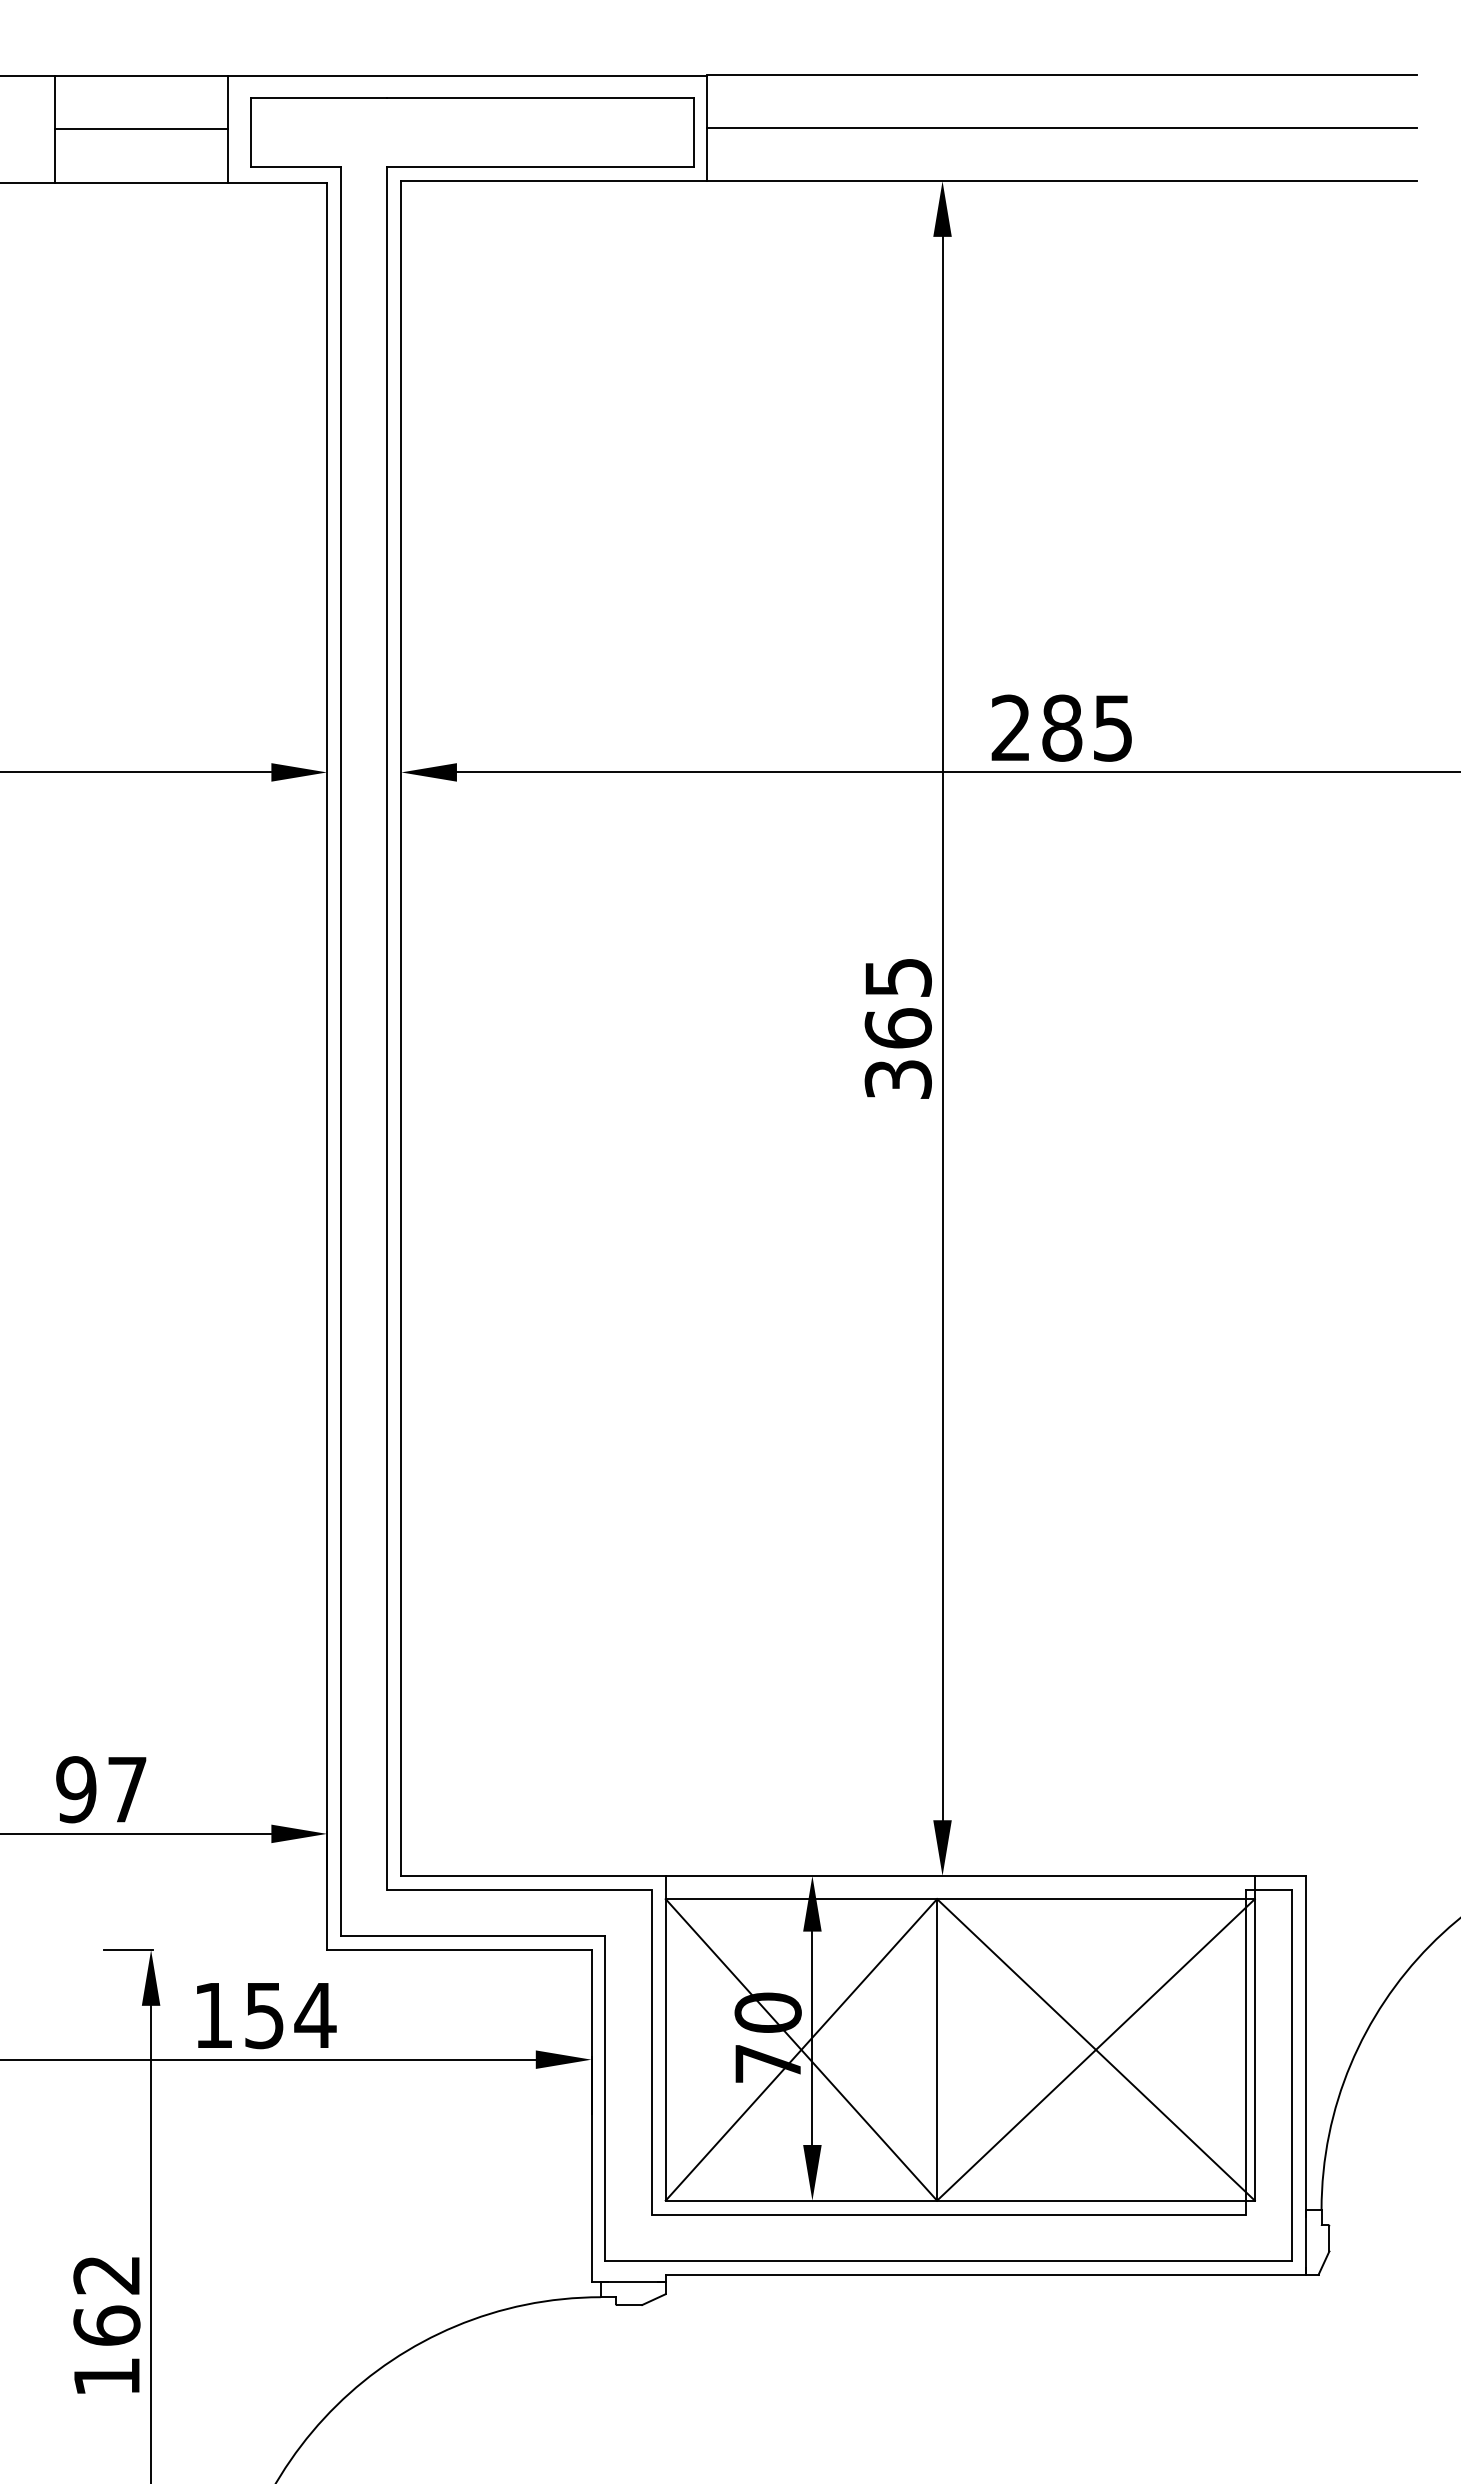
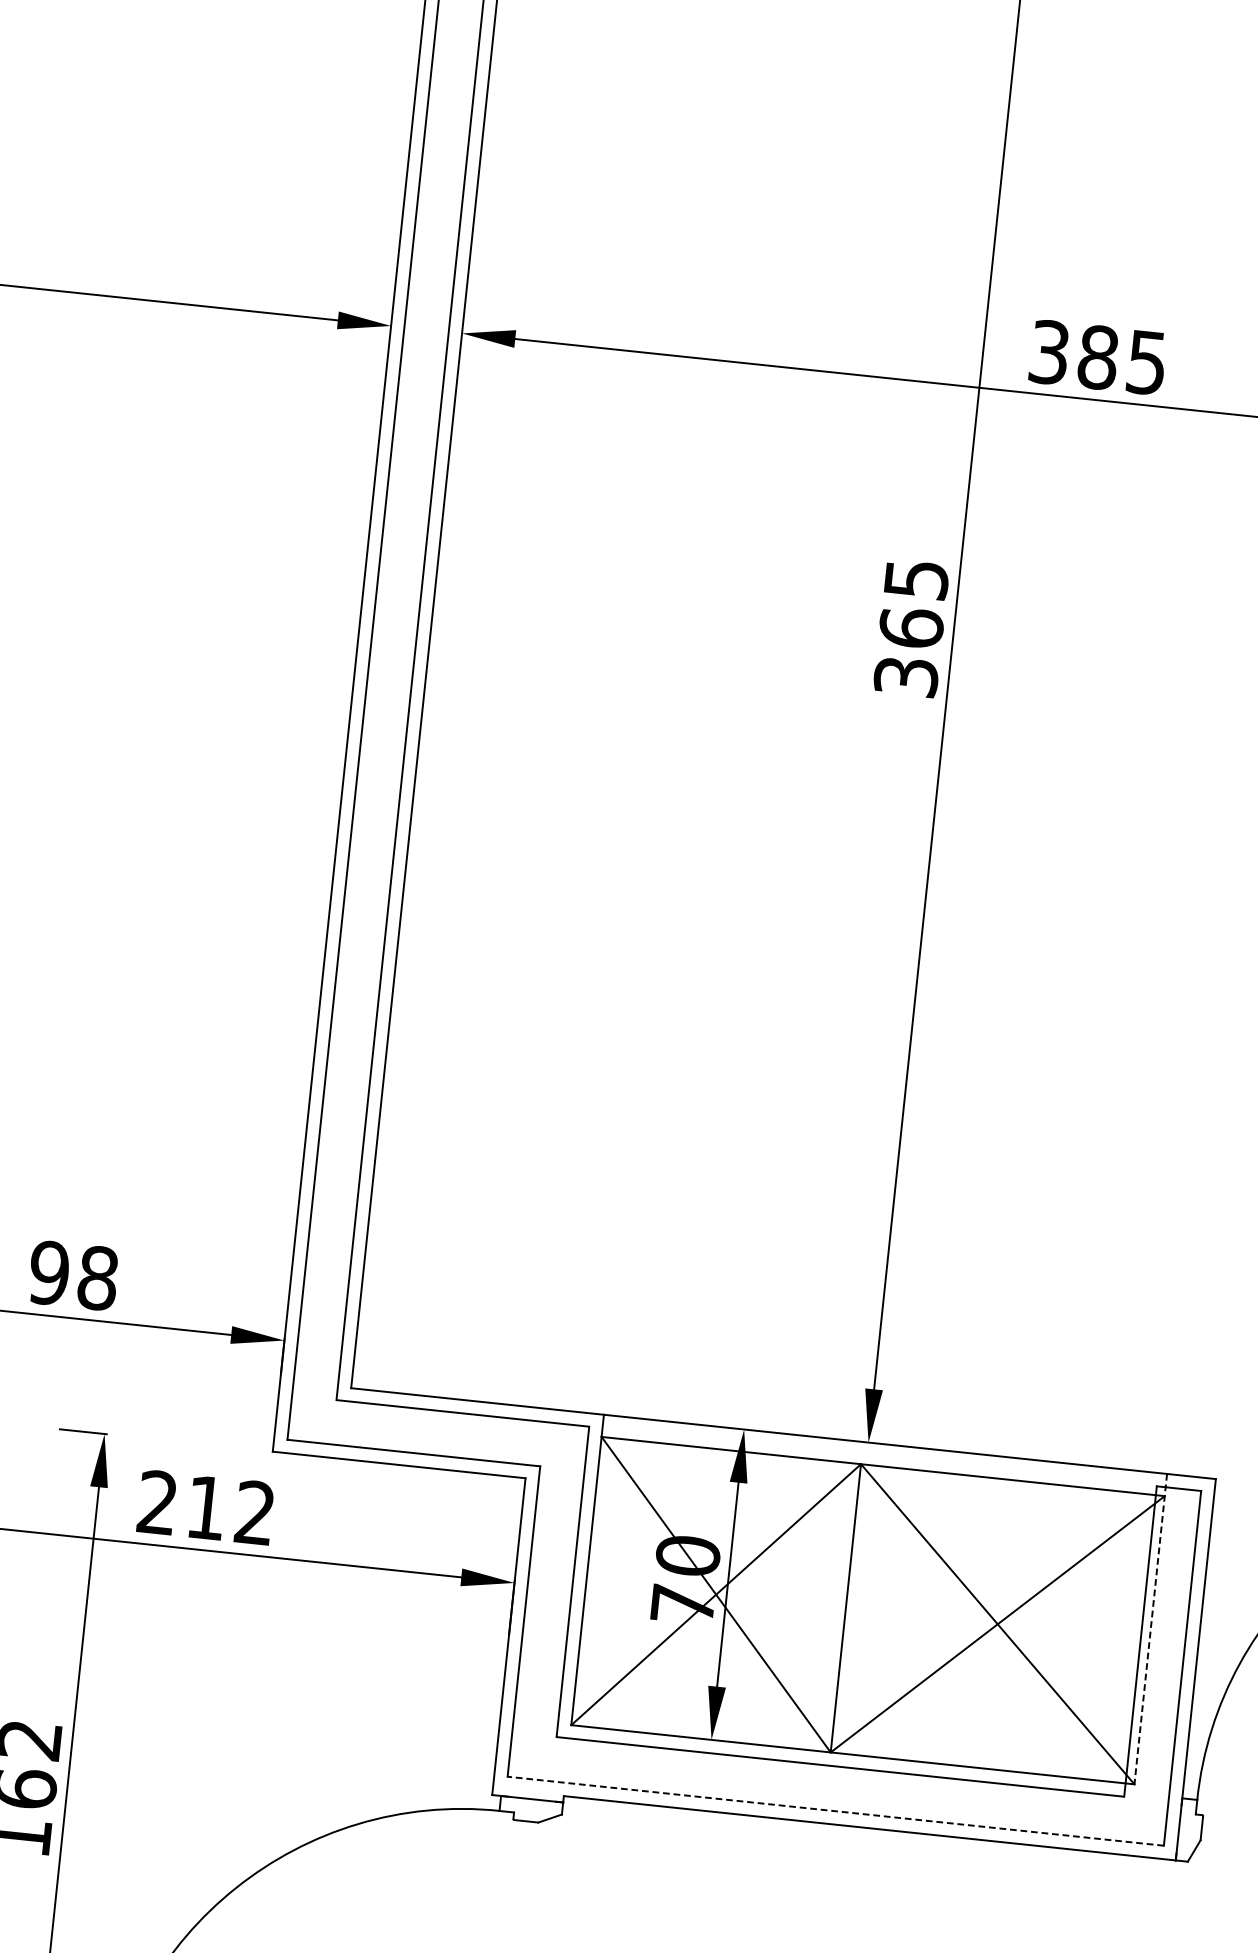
text: (1010, 727) -> (1048, 351), 285 -> 385
text: (127, 1789) -> (98, 1278), 97 -> 98
text: (265, 2015) -> (207, 1507), 154 -> 212
line: (1254, 2038) -> (1150, 1629), solid -> dashed
line: (948, 2260) -> (835, 1810), solid -> dashed

